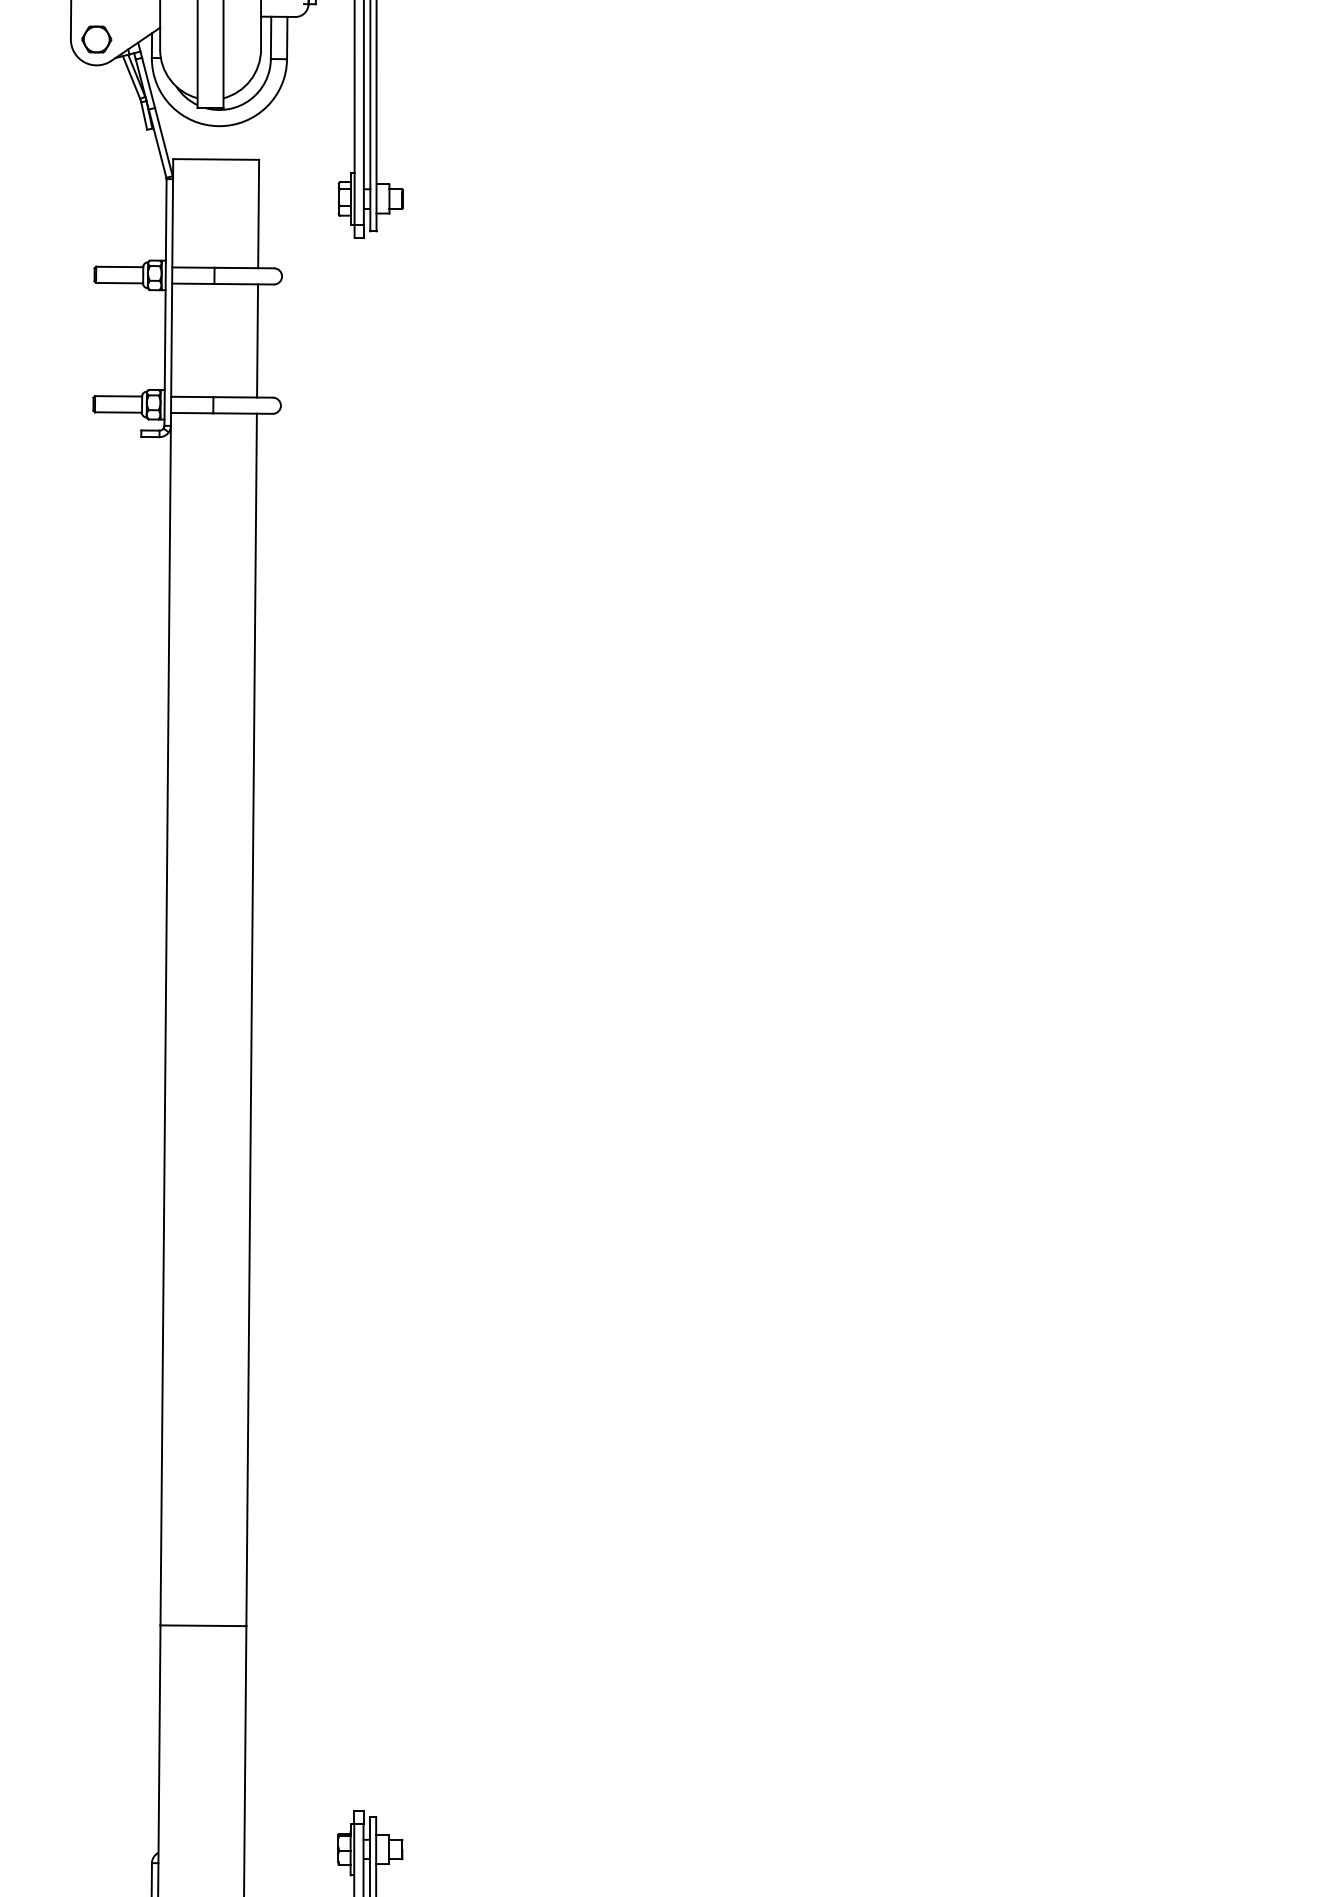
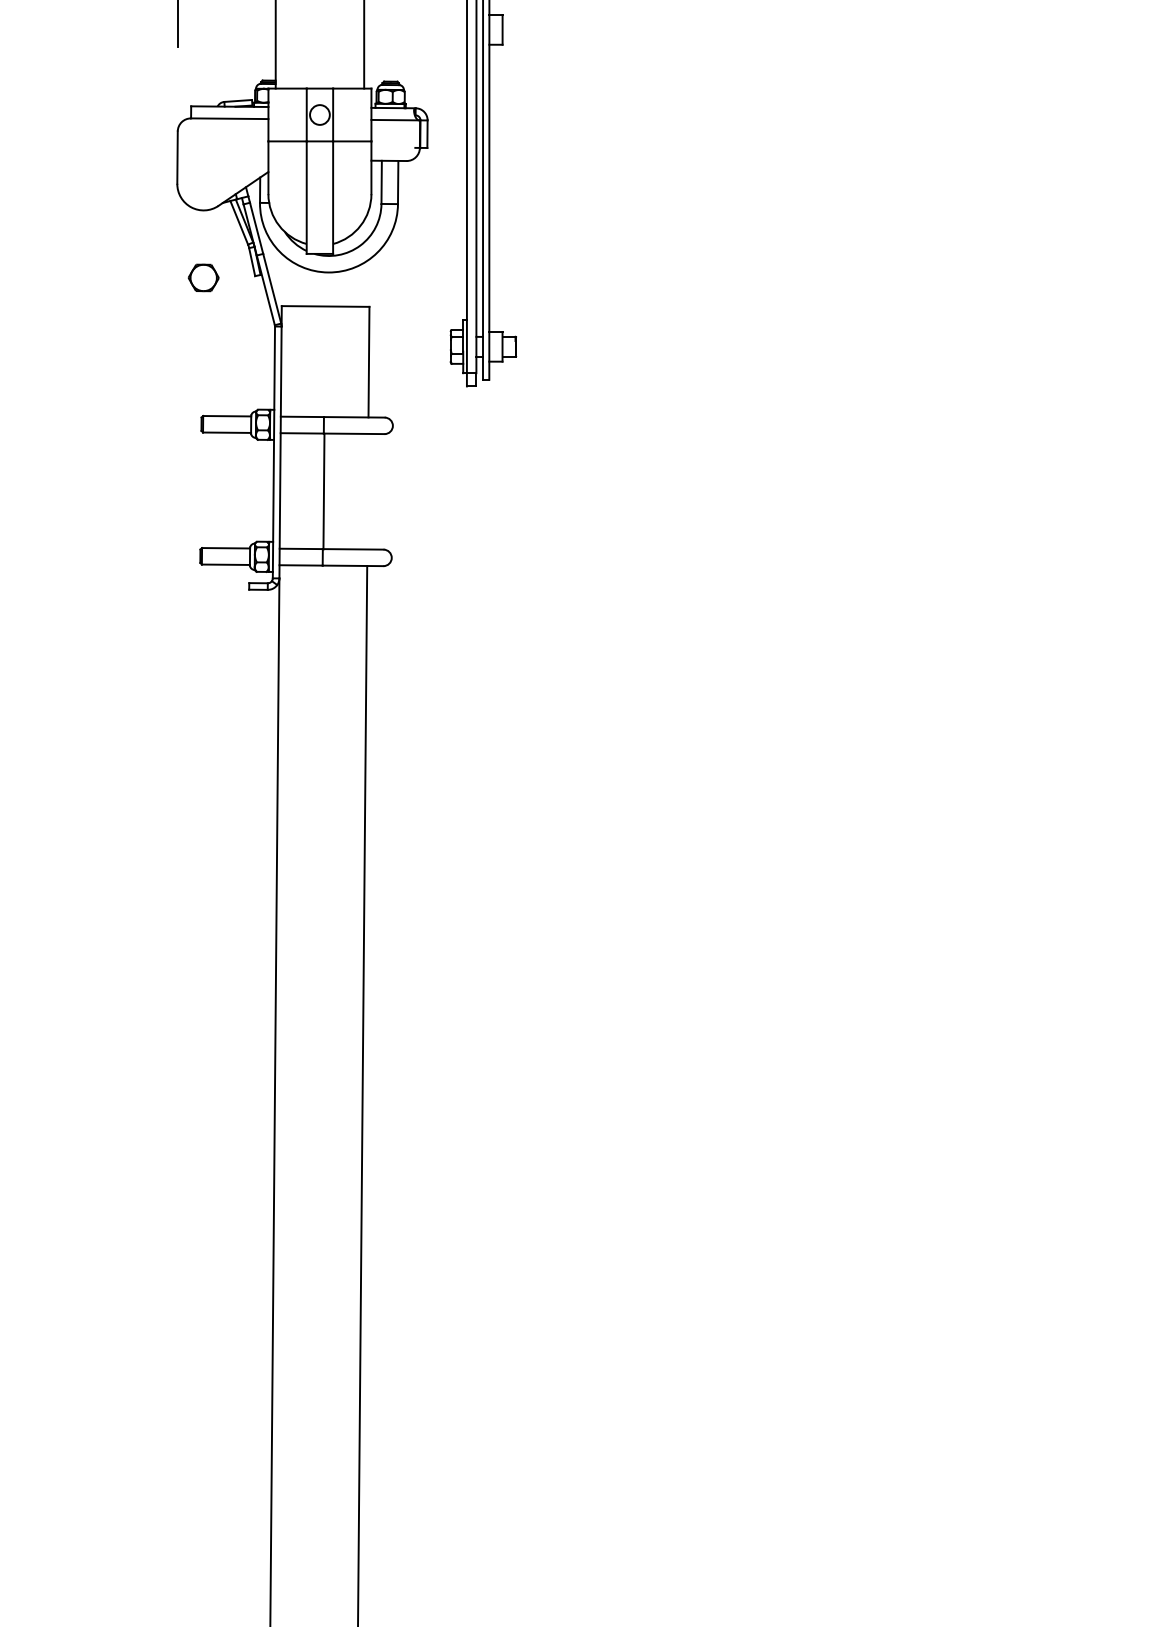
part: (96, 39) -> (203, 277), moved
line: (257, 340) -> (323, 491), moved

